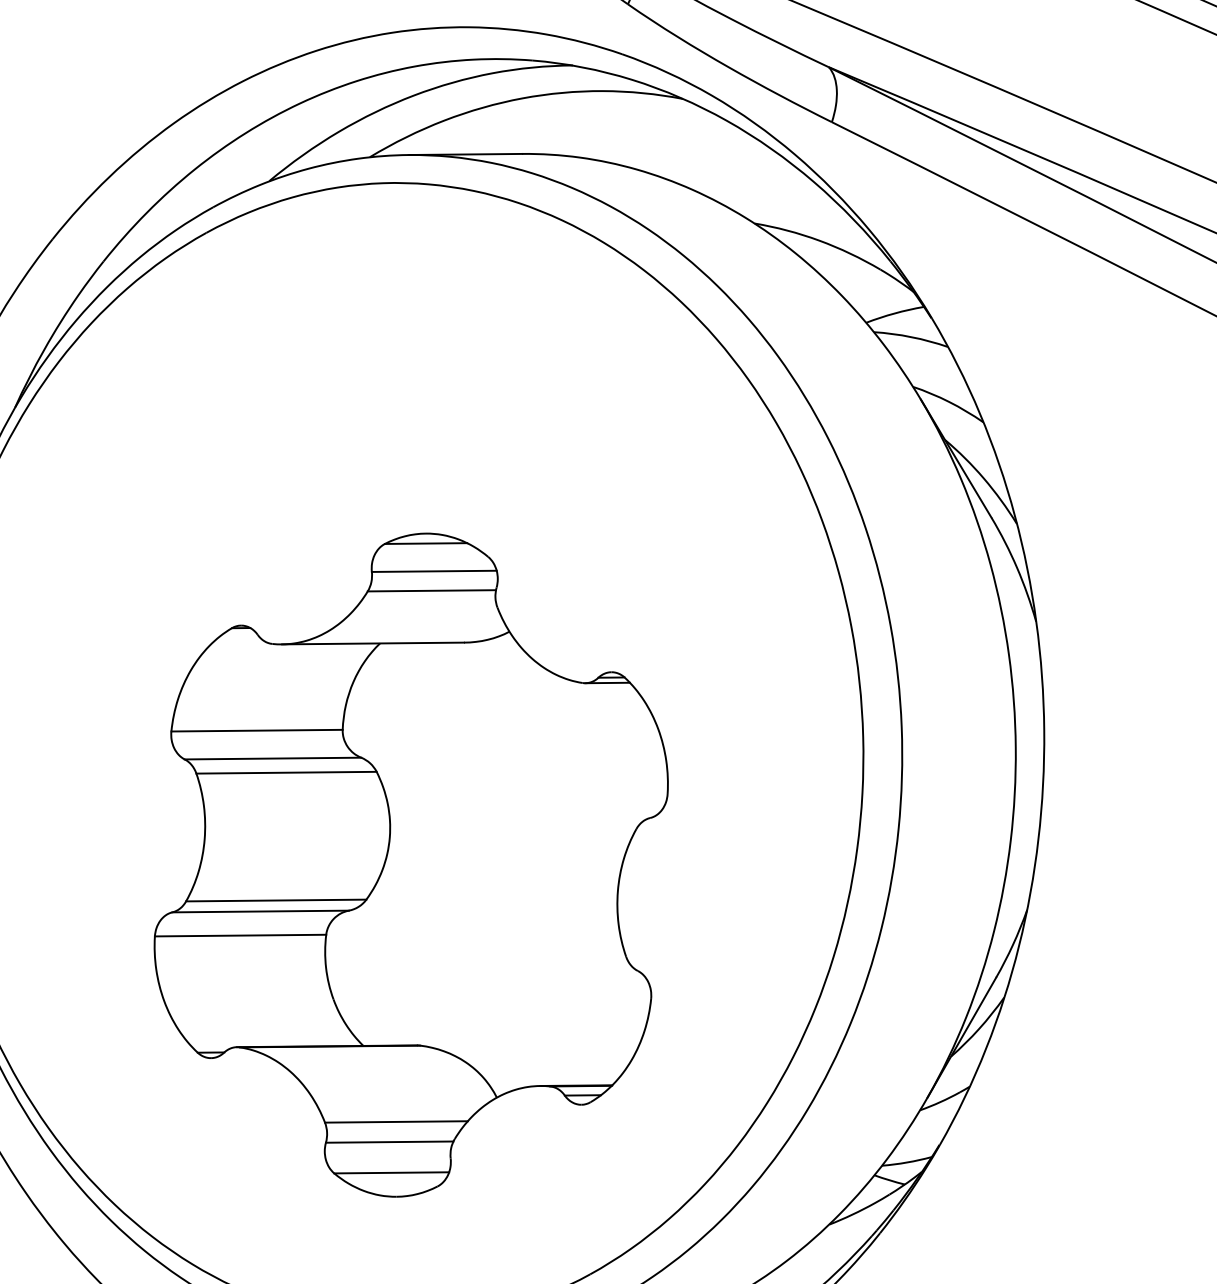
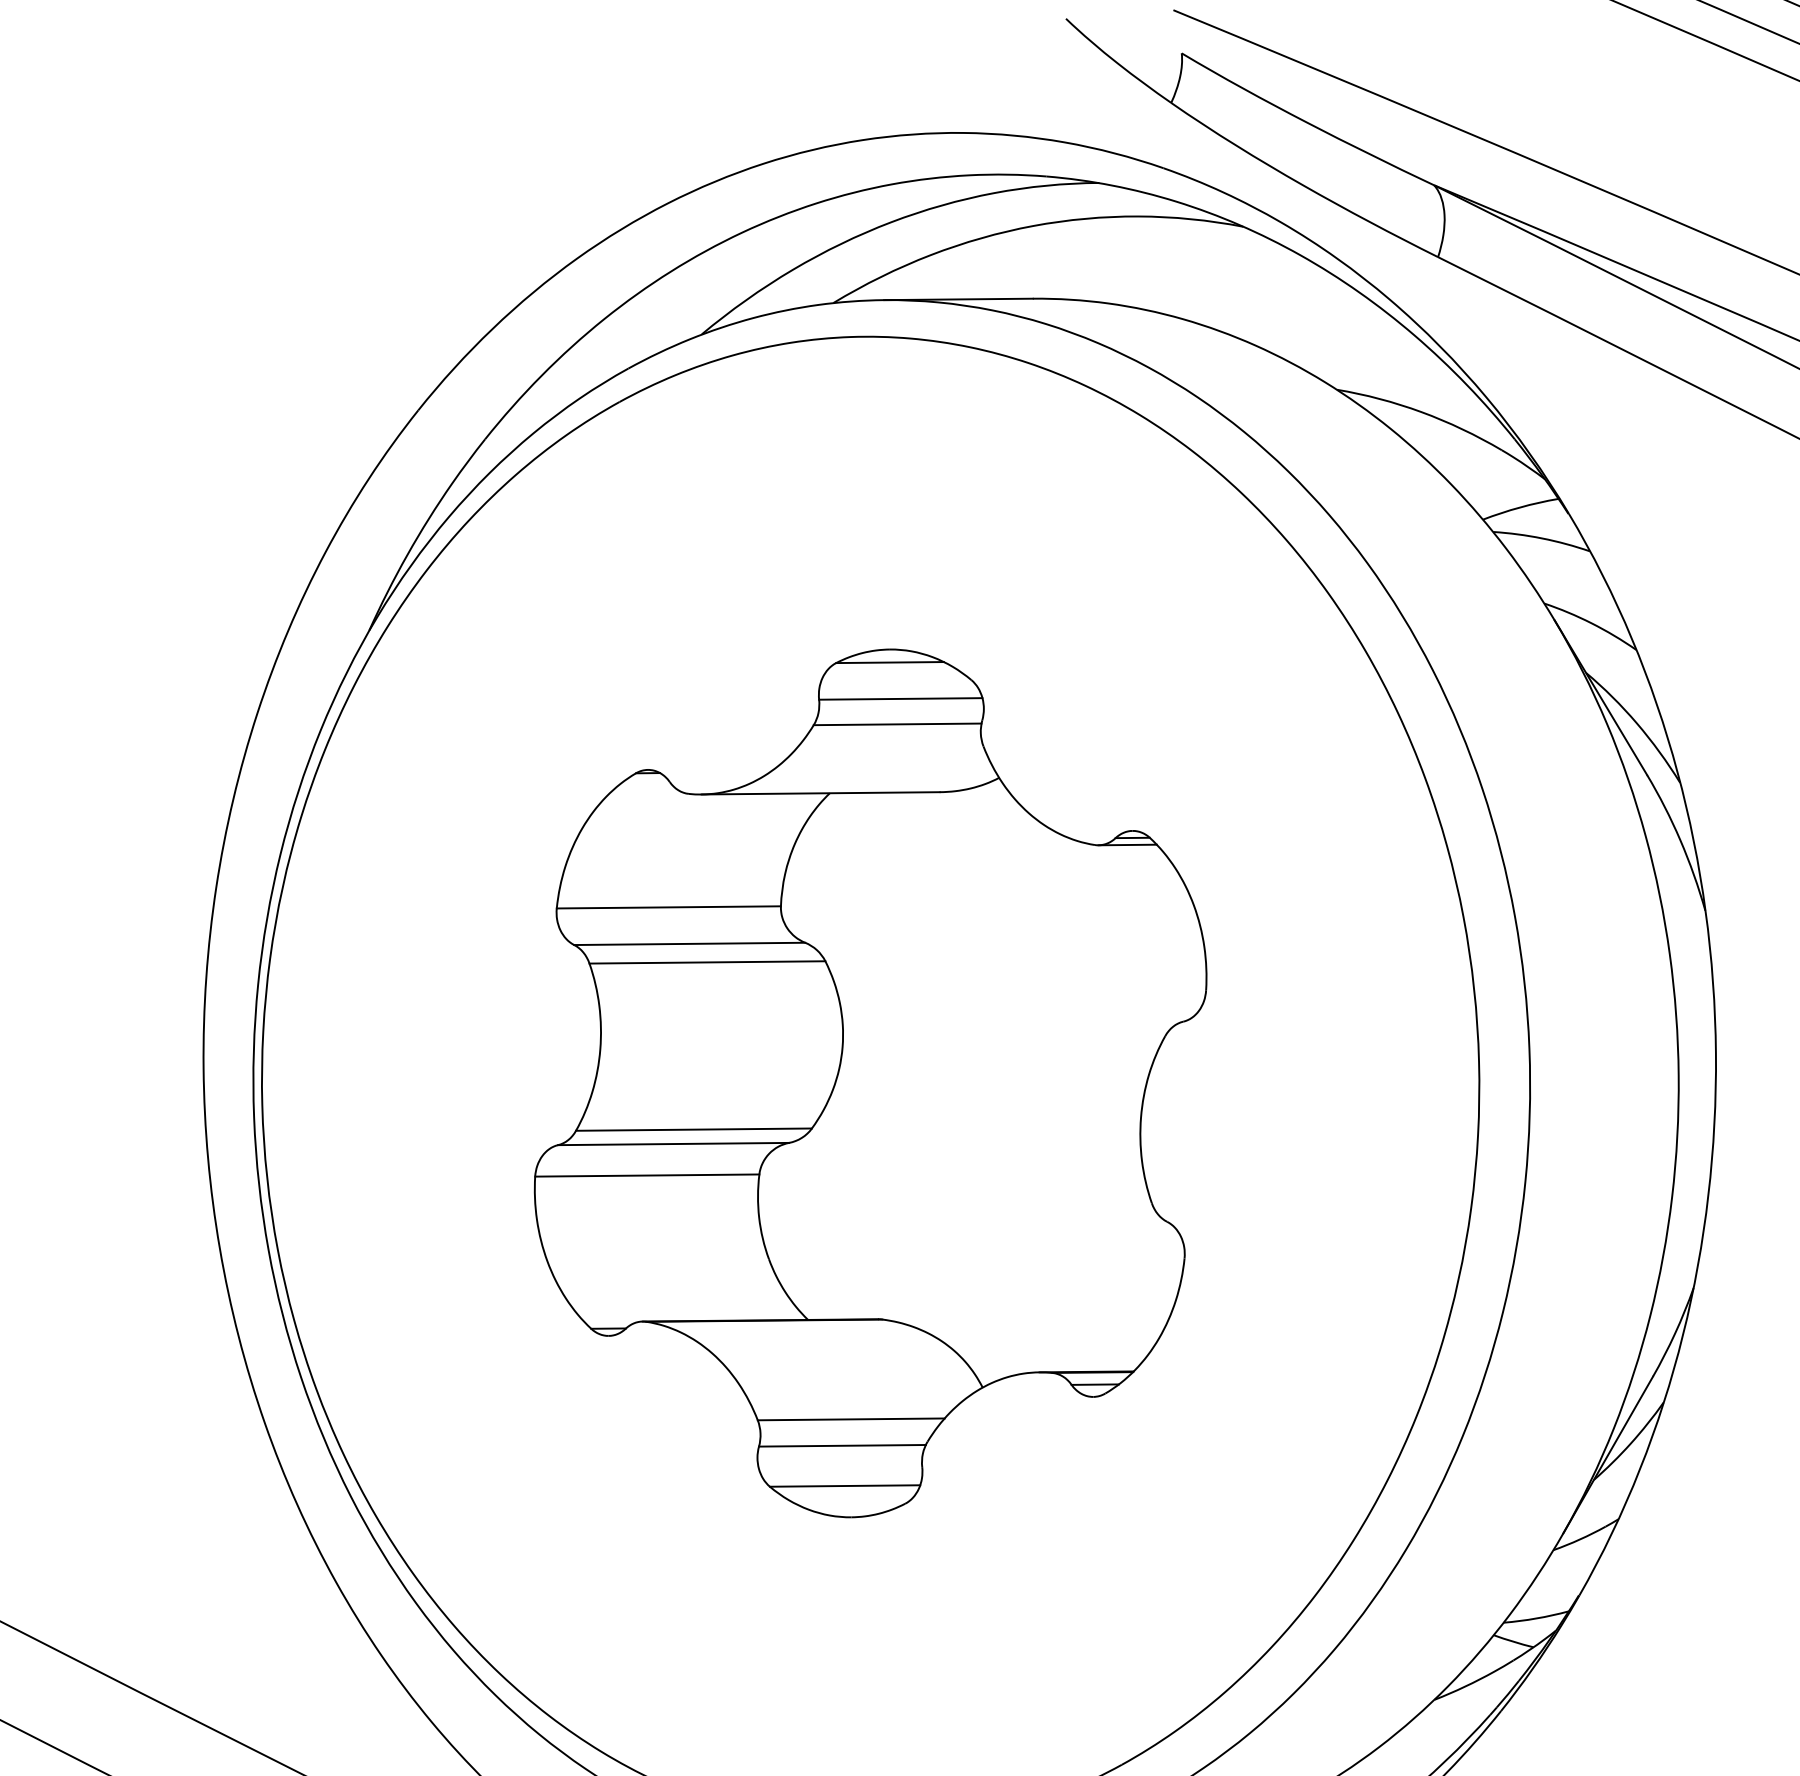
part: (411, 865) -> (870, 1083), moved

